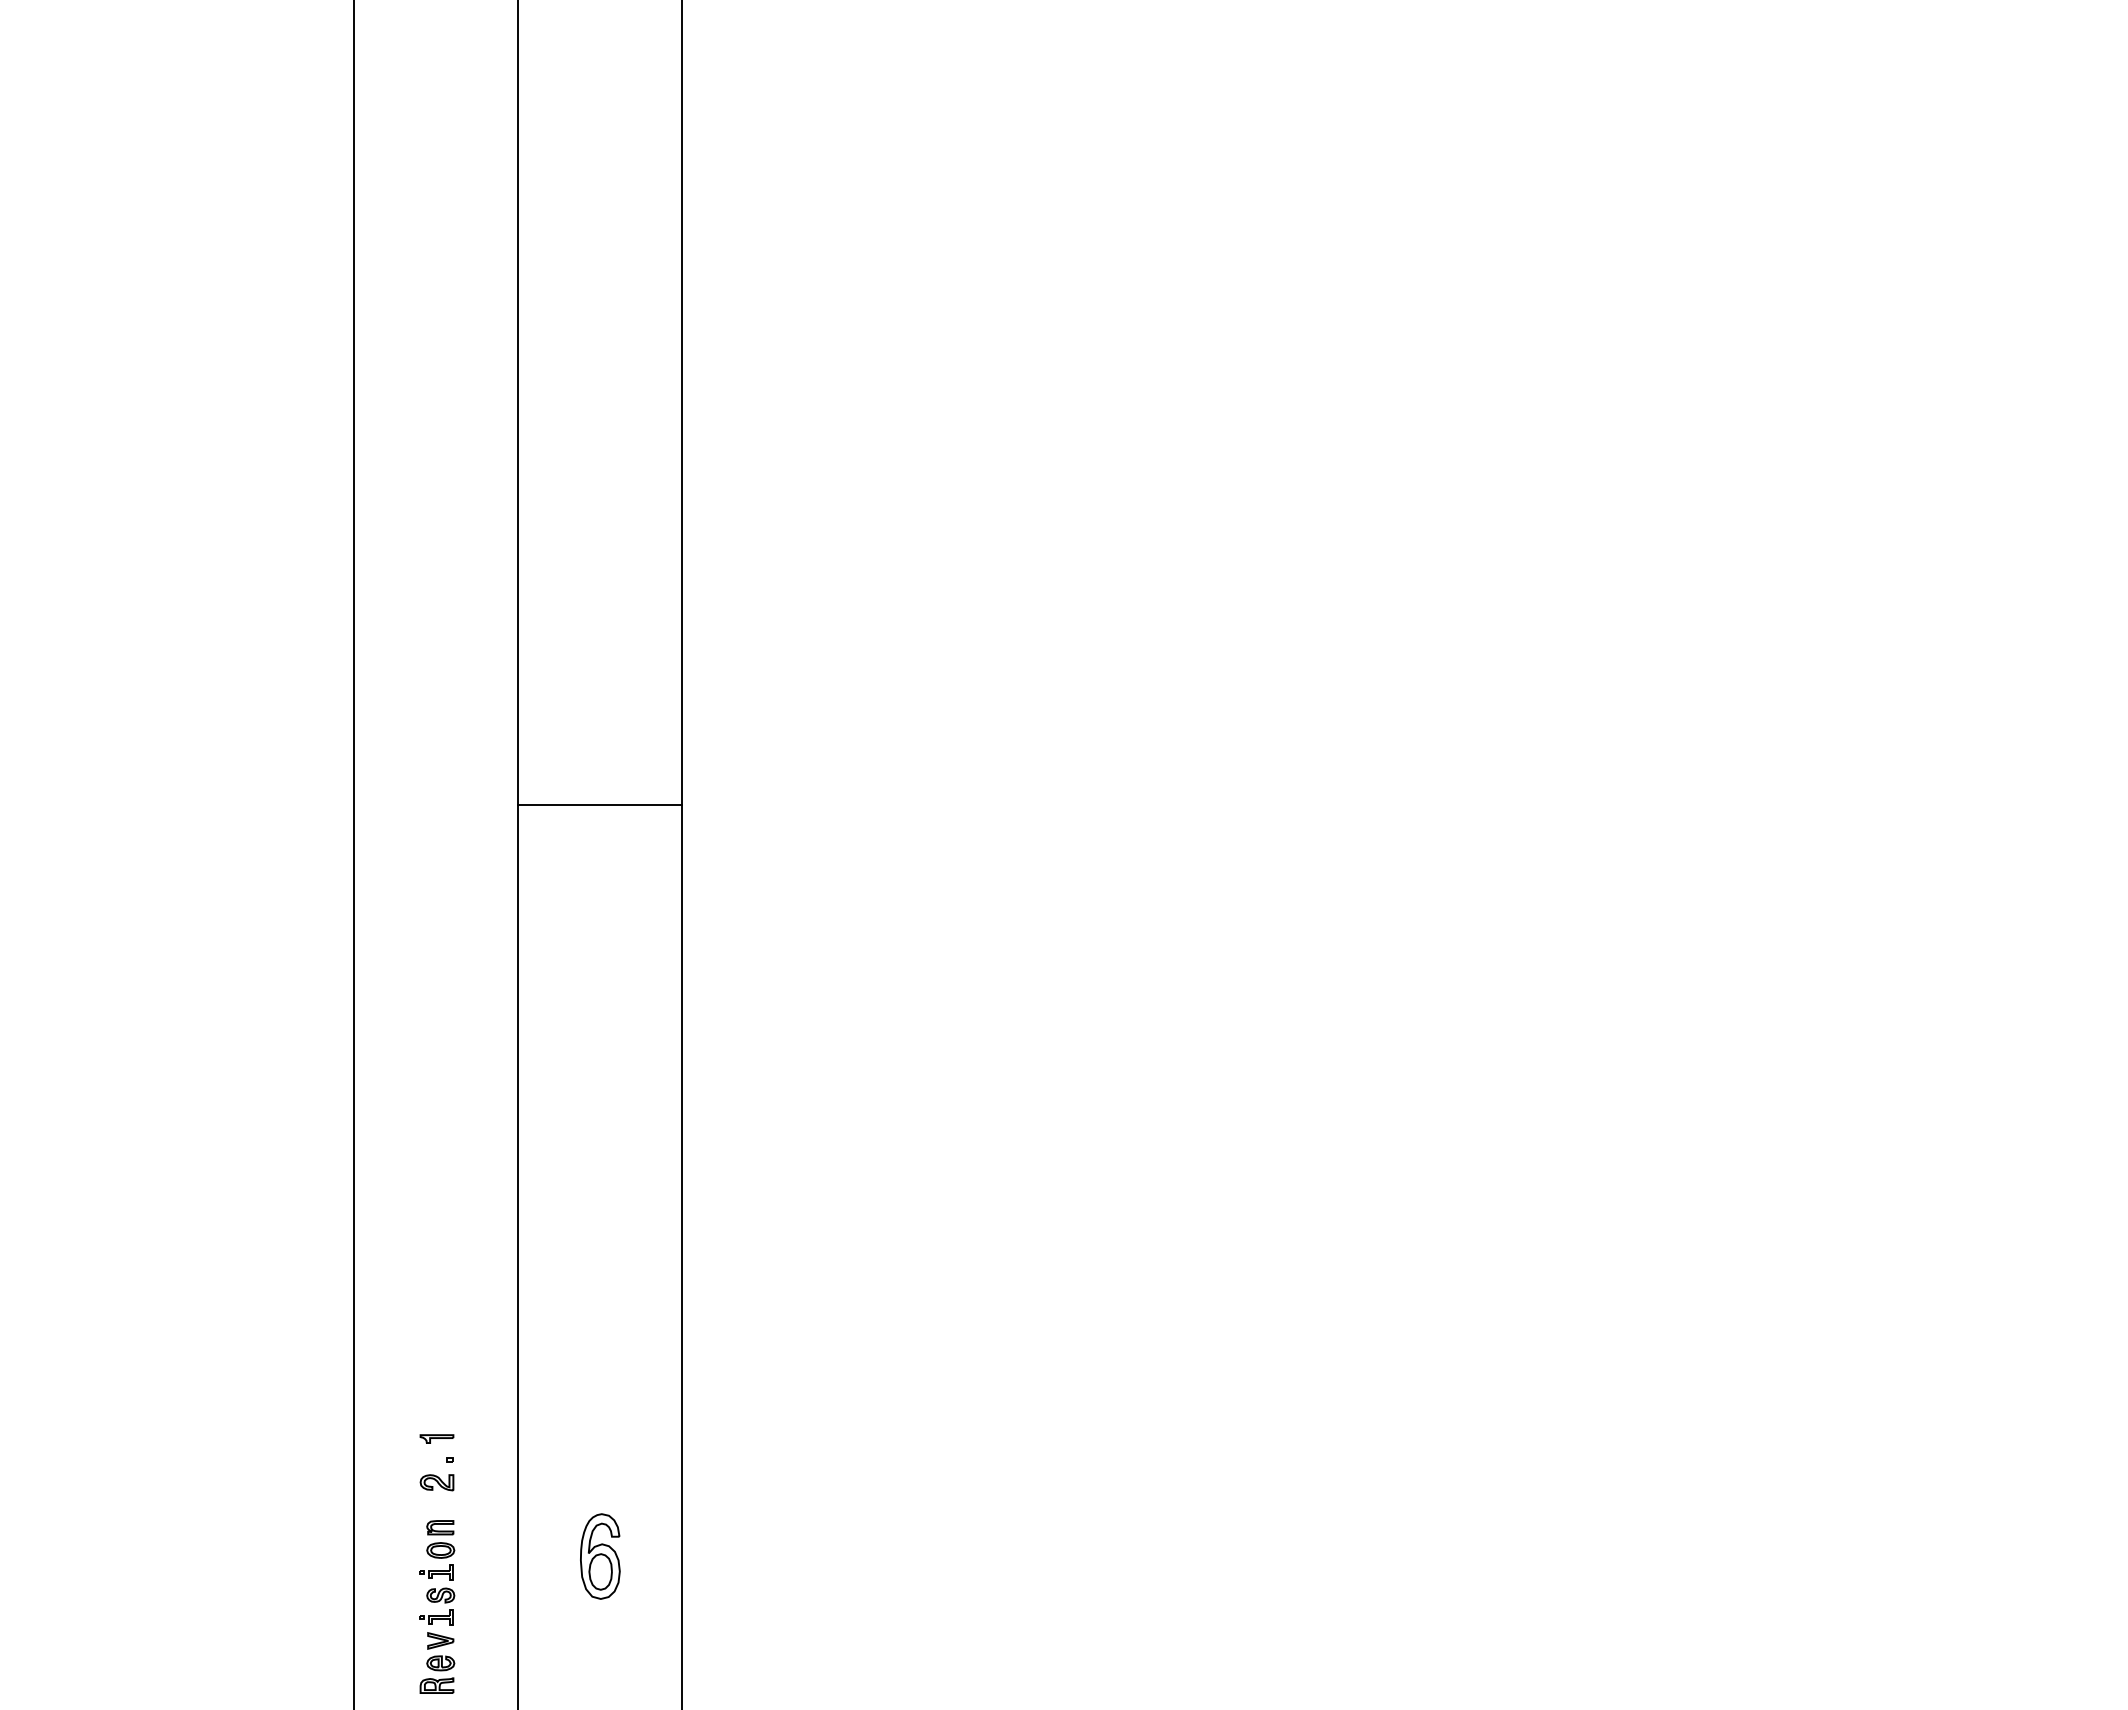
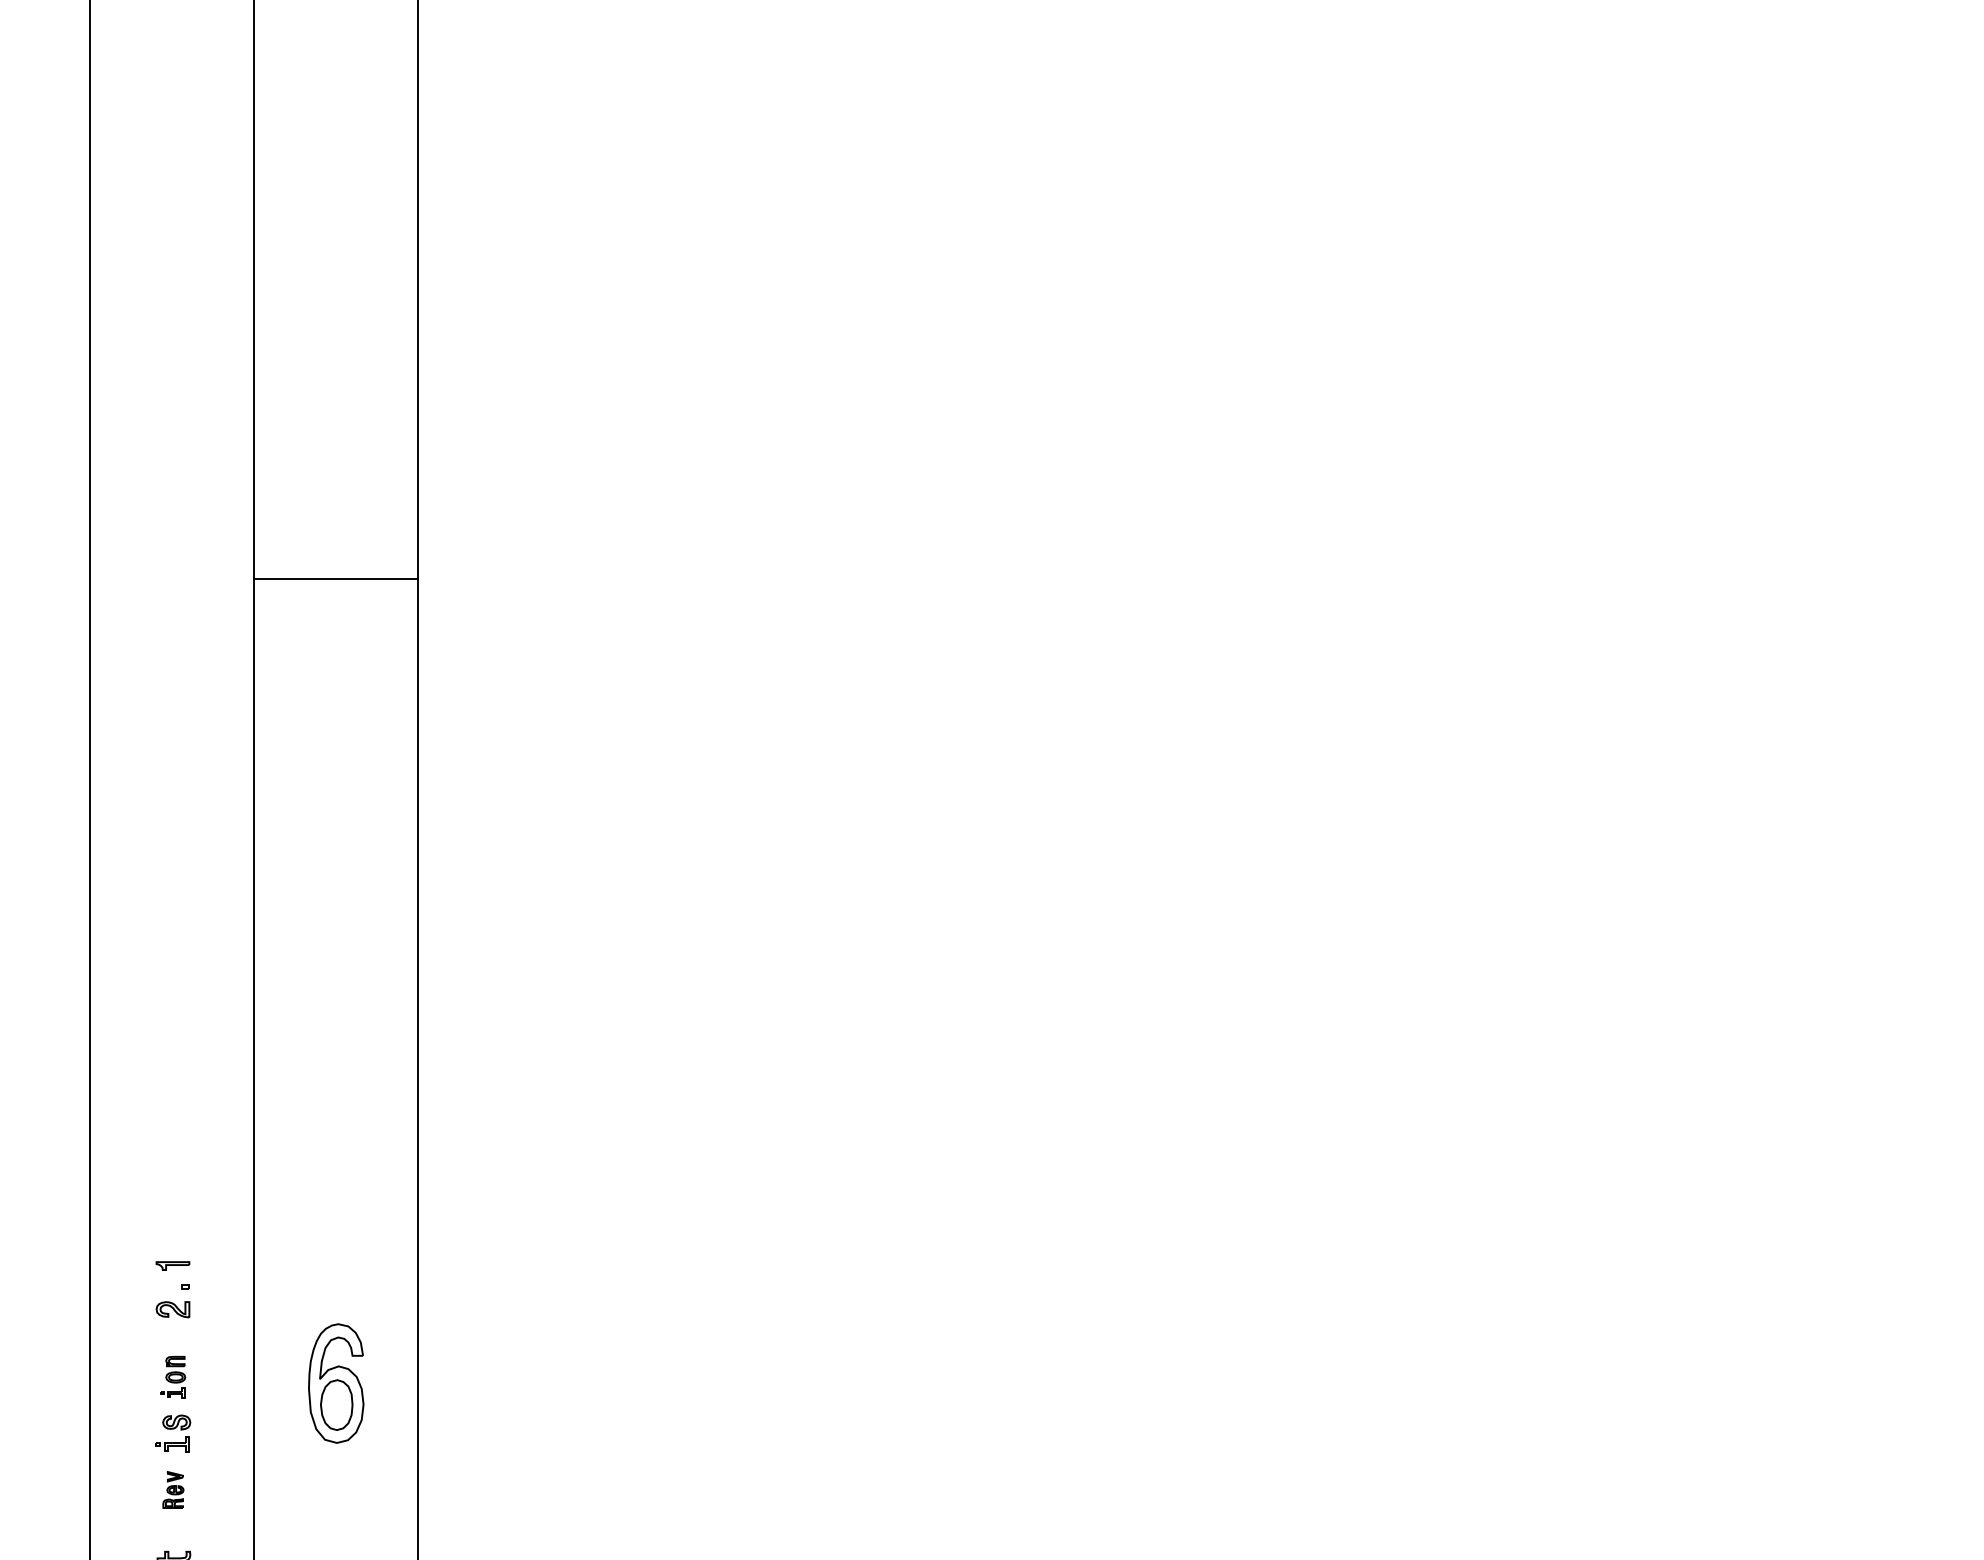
line: (600, 805) -> (336, 579), moved
part: (437, 1550) -> (173, 1377), size x0.7
part: (600, 1556) -> (336, 1383), size x1.4
part: (437, 1662) -> (173, 1489), size x0.6

